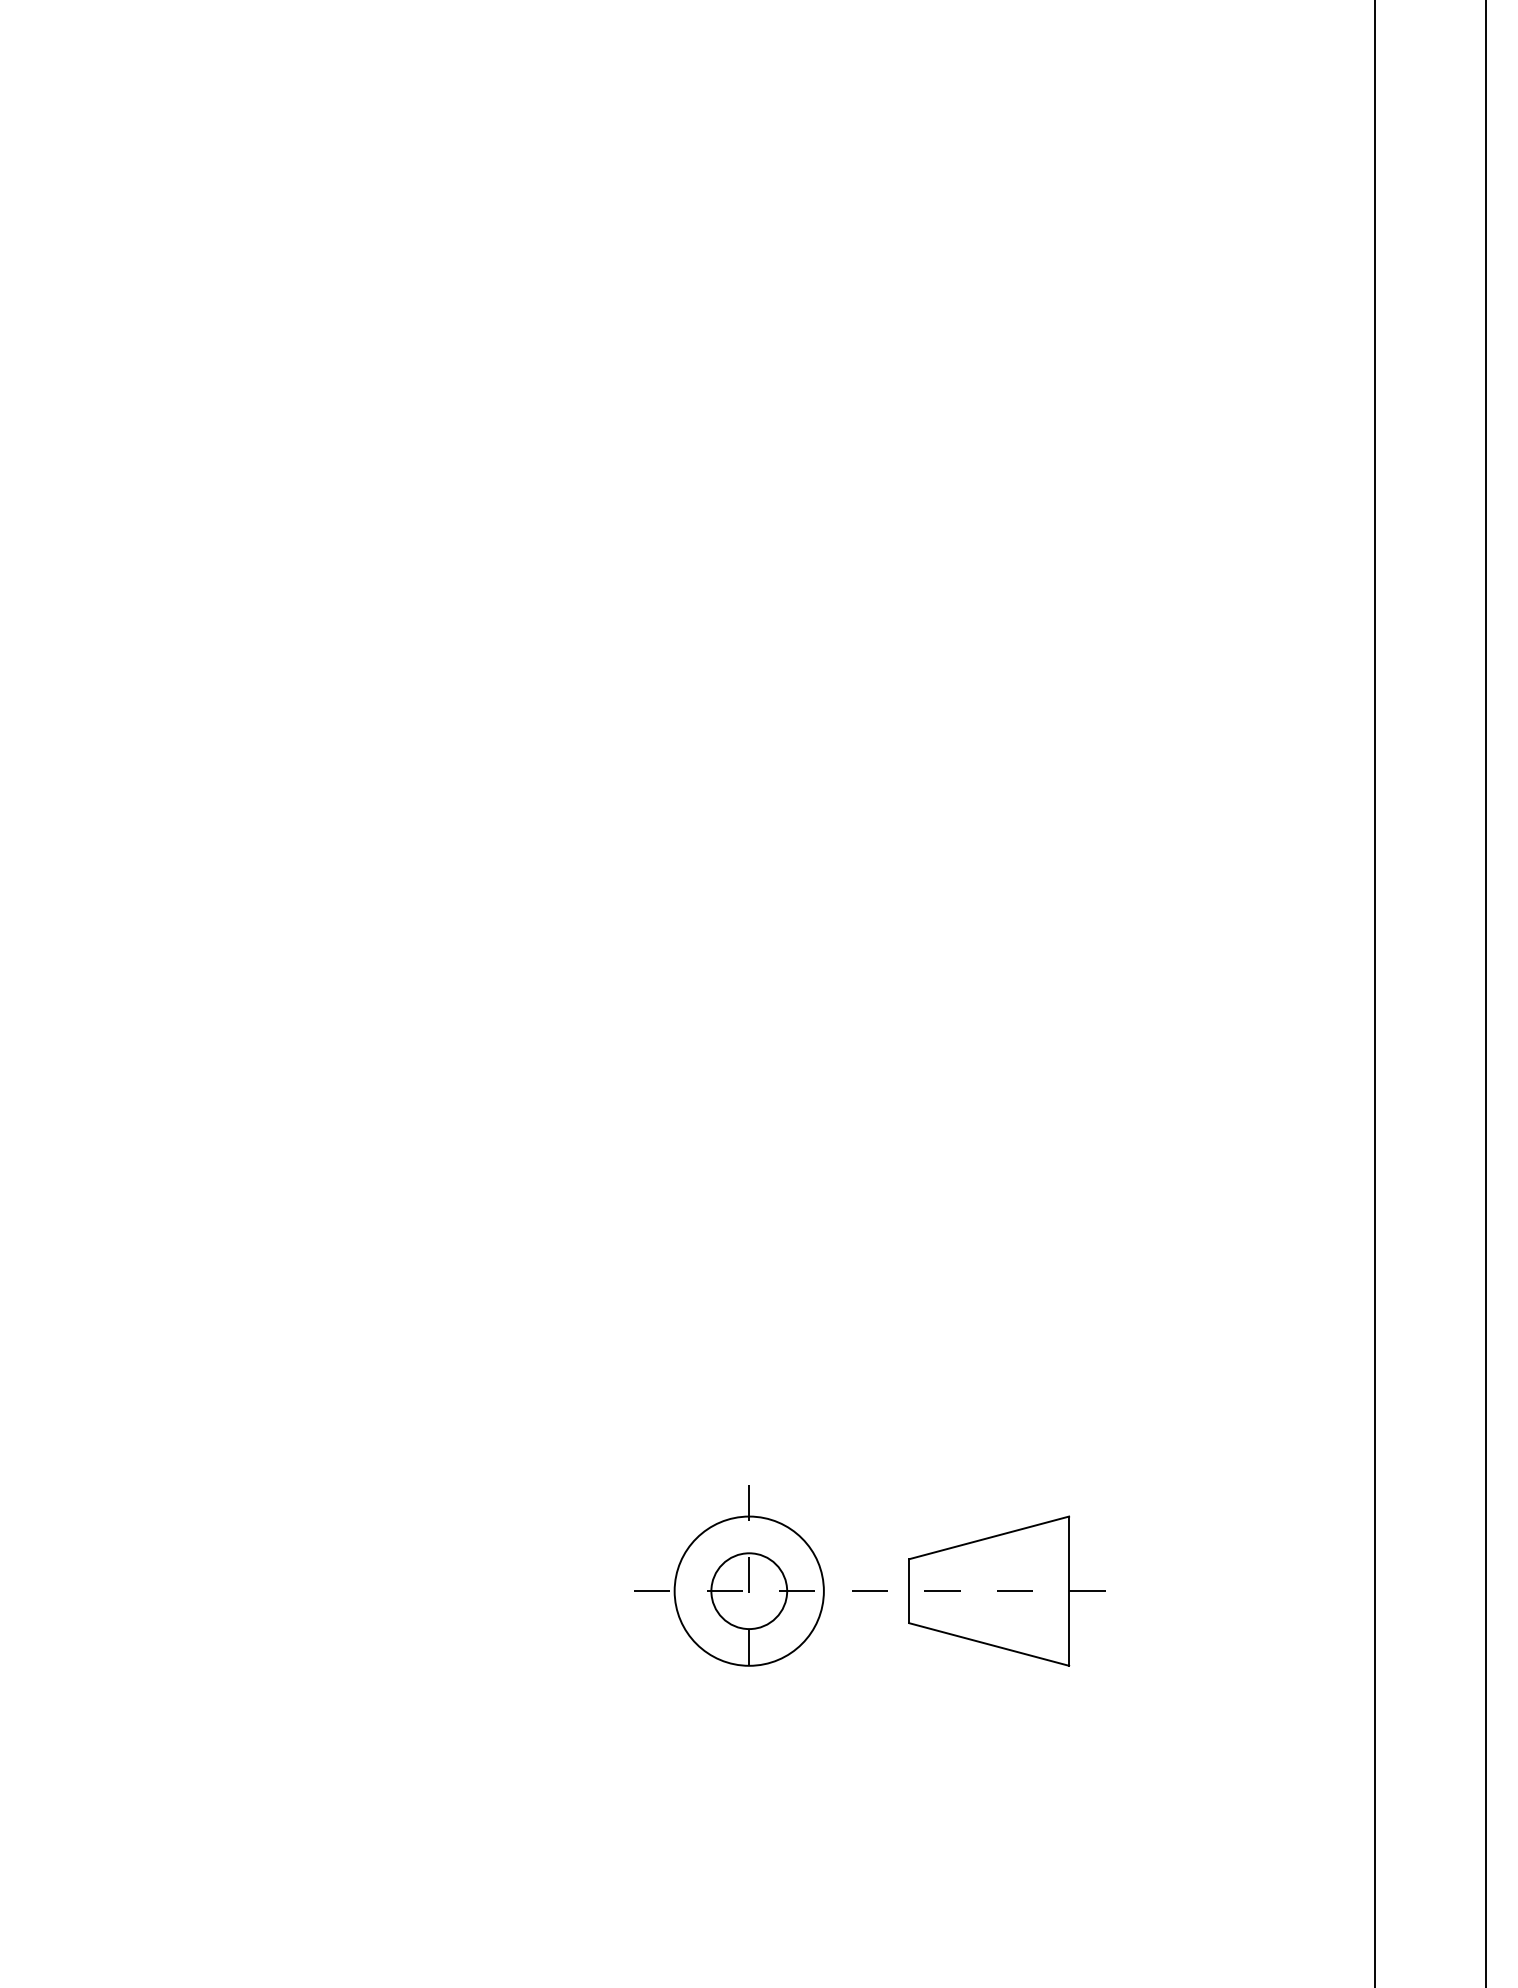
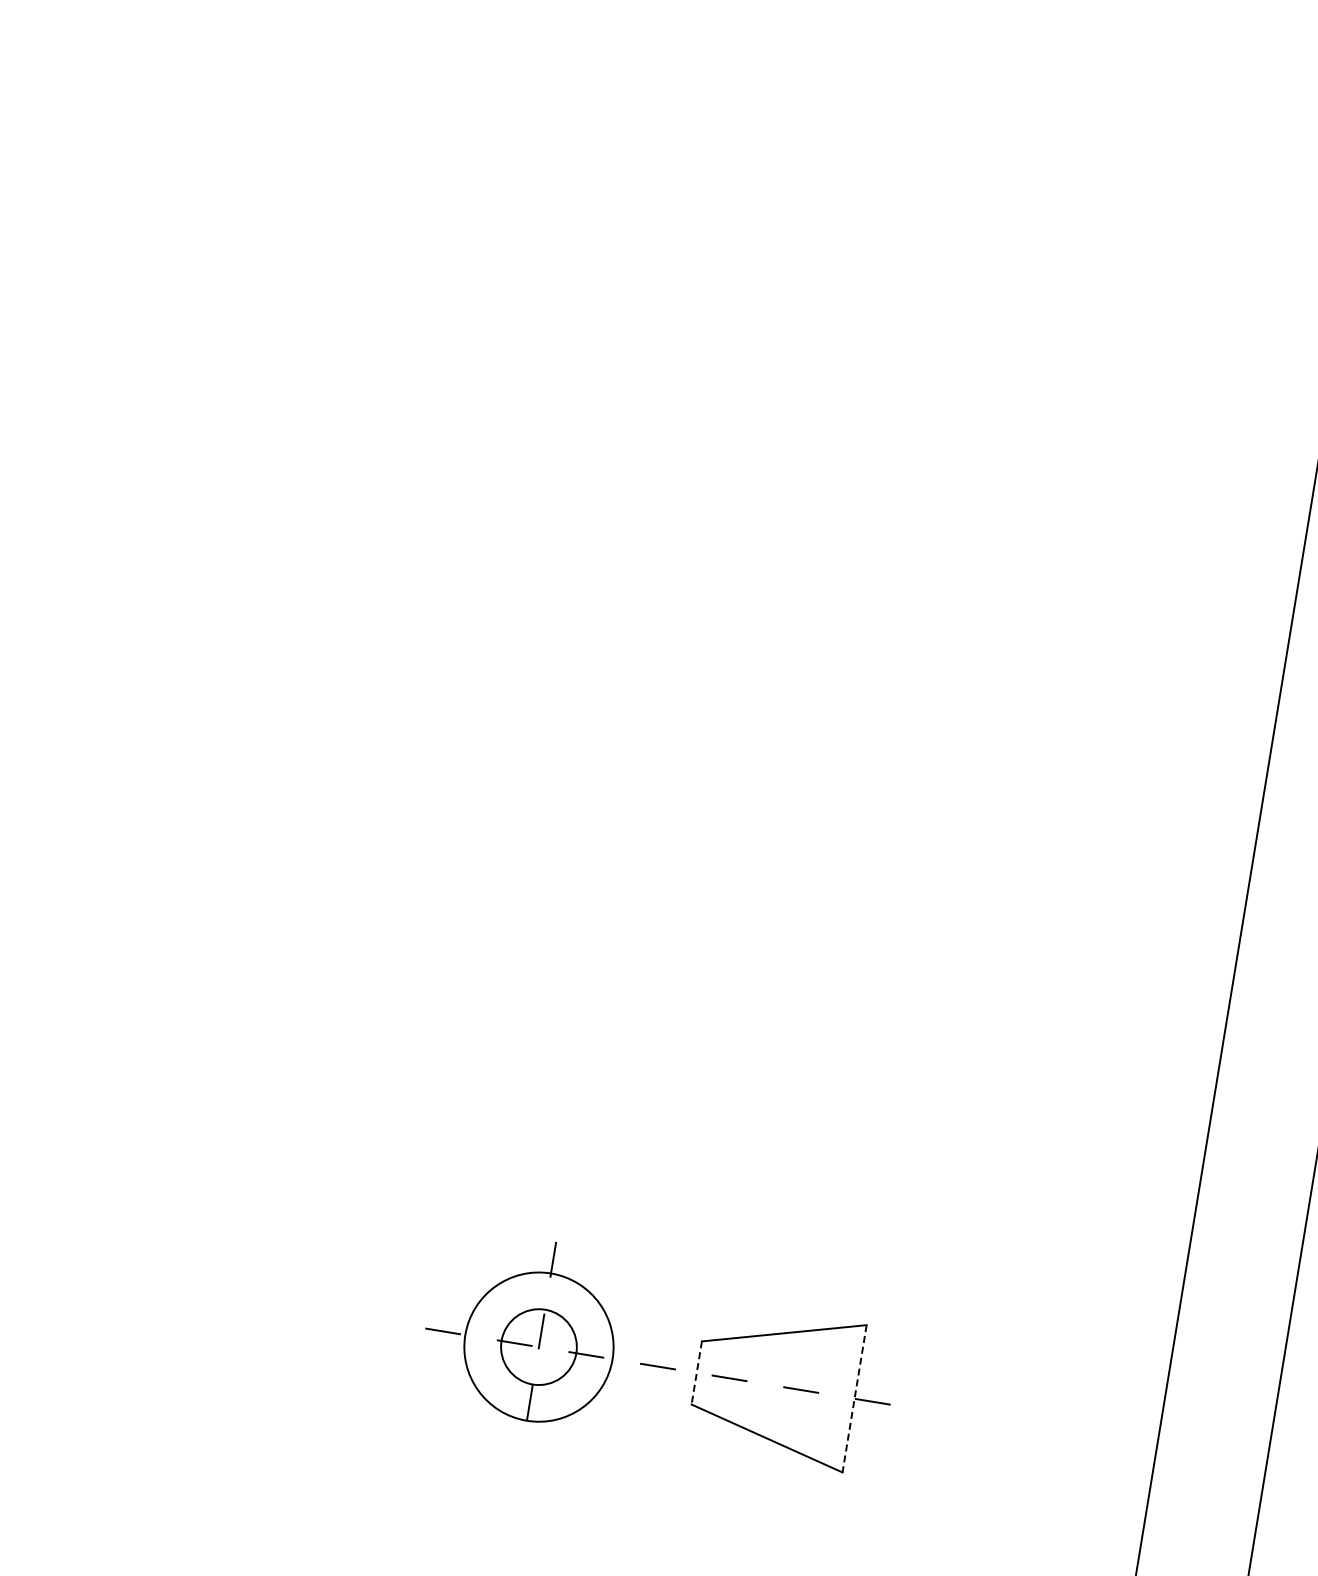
line: (909, 1591) -> (697, 1373), solid -> dashed
line: (1069, 1591) -> (854, 1399), solid -> dashed

